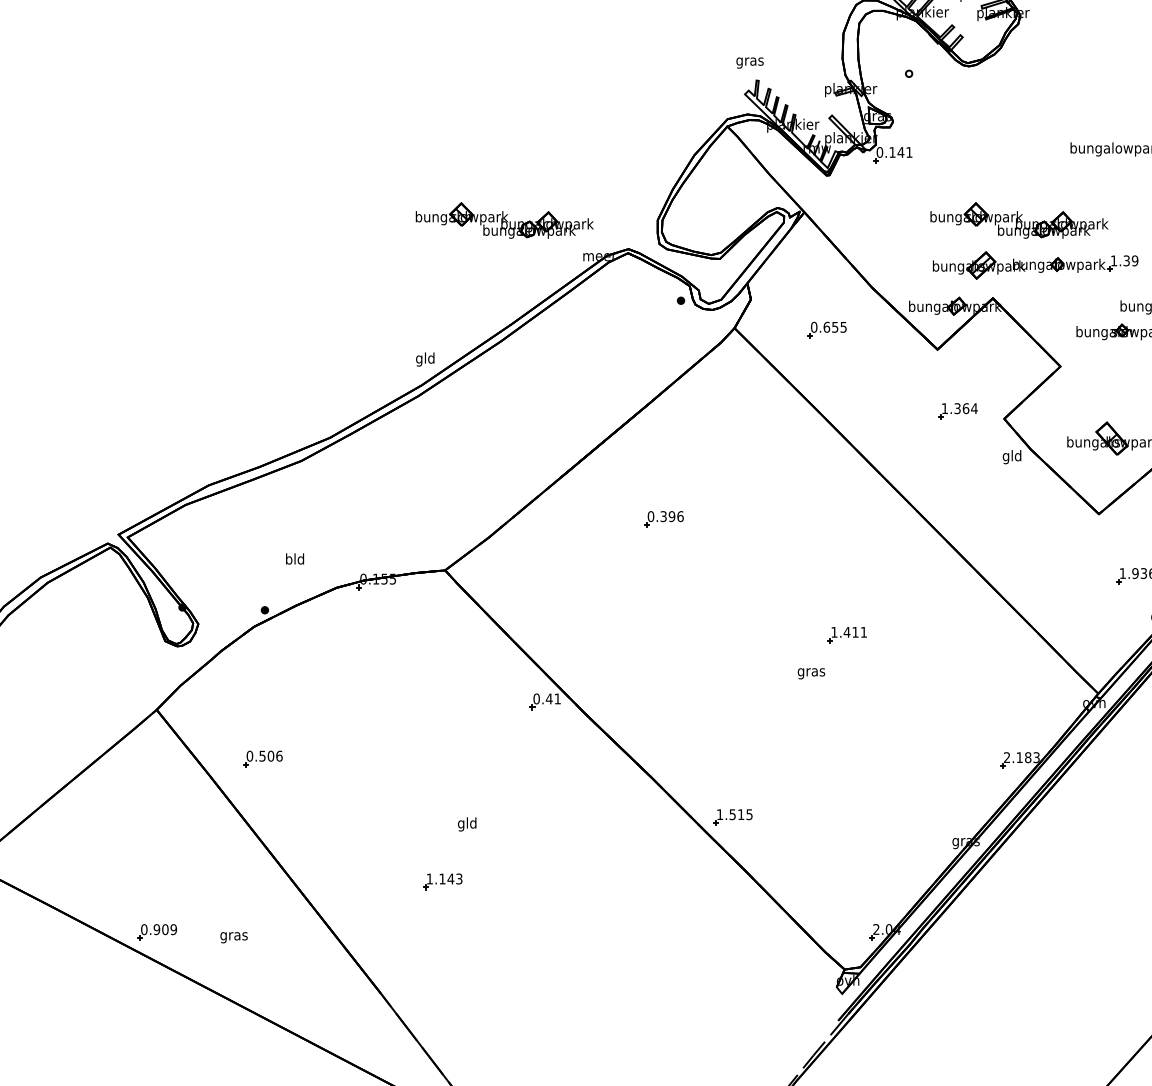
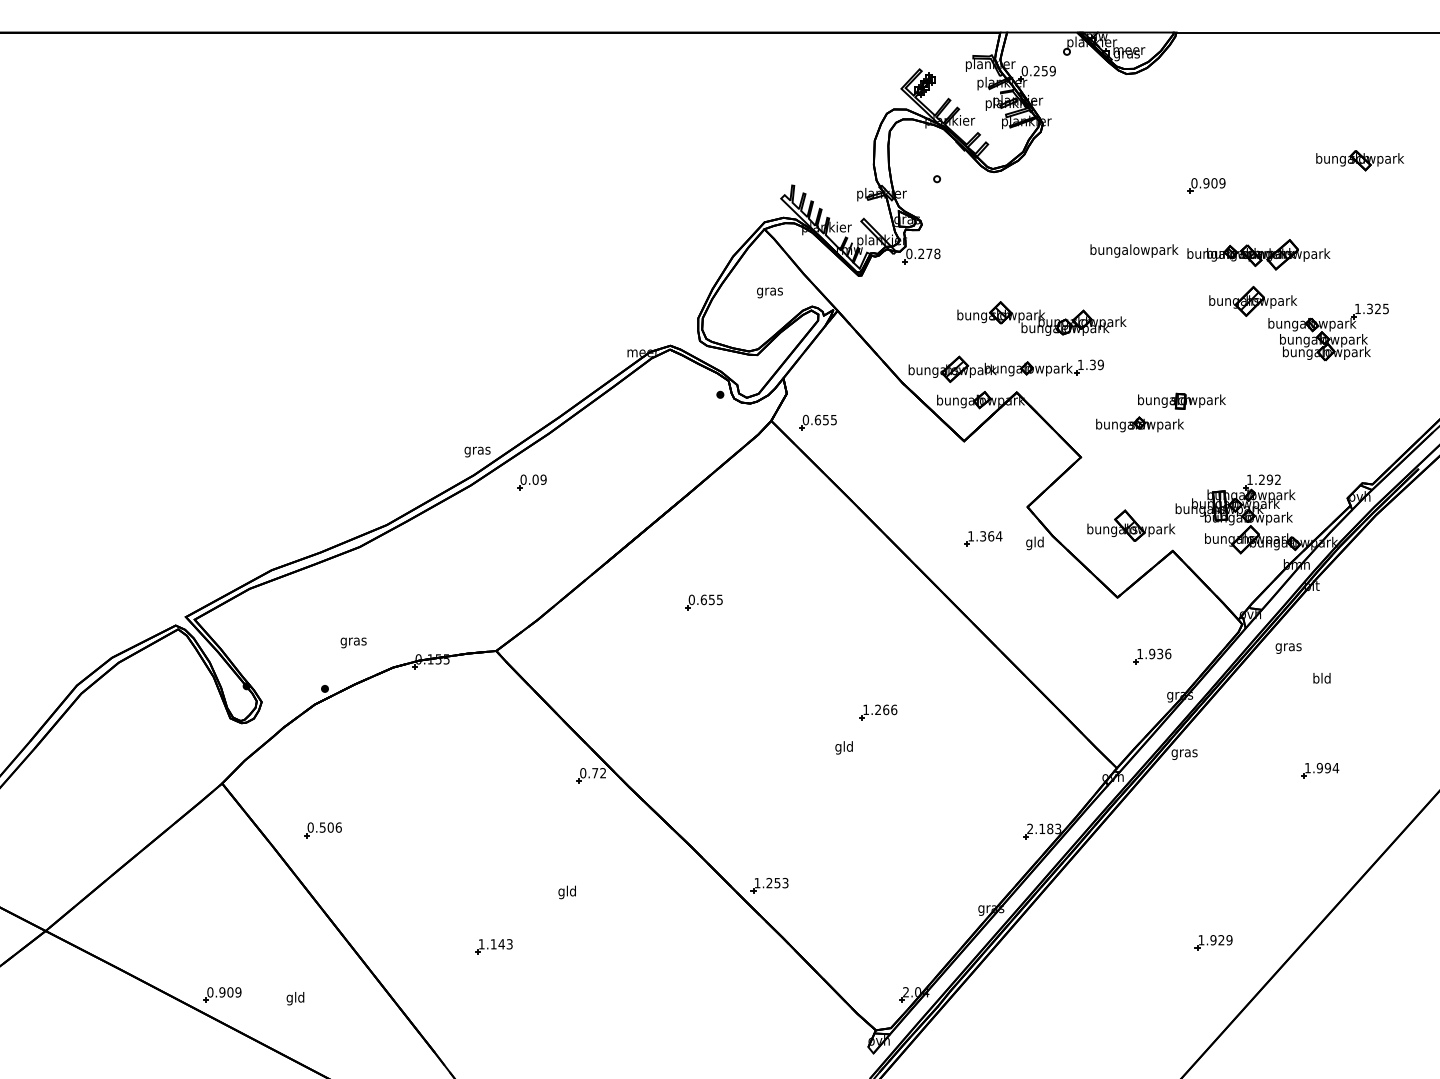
text: (749, 62) -> (769, 292), moved
text: (901, 152) -> (929, 253), 0.141 -> 0.278
part: (504, 220) -> (552, 318), removed
part: (1034, 264) -> (1005, 368), moved
part: (826, 329) -> (817, 422), moved
text: (425, 359) -> (477, 450), gld -> gras
part: (482, 393) -> (531, 482), added
part: (957, 410) -> (983, 538), moved
text: (671, 516) -> (711, 599), 0.396 -> 0.655
text: (294, 560) -> (353, 641), bld -> gras
text: (854, 631) -> (885, 709), 1.411 -> 1.266
text: (811, 671) -> (844, 747), gras -> gld
text: (552, 699) -> (598, 773), 0.41 -> 0.72
text: (741, 813) -> (777, 882), 1.515 -> 1.253
text: (466, 824) -> (566, 892), moved
text: (233, 936) -> (295, 998), gras -> gld

